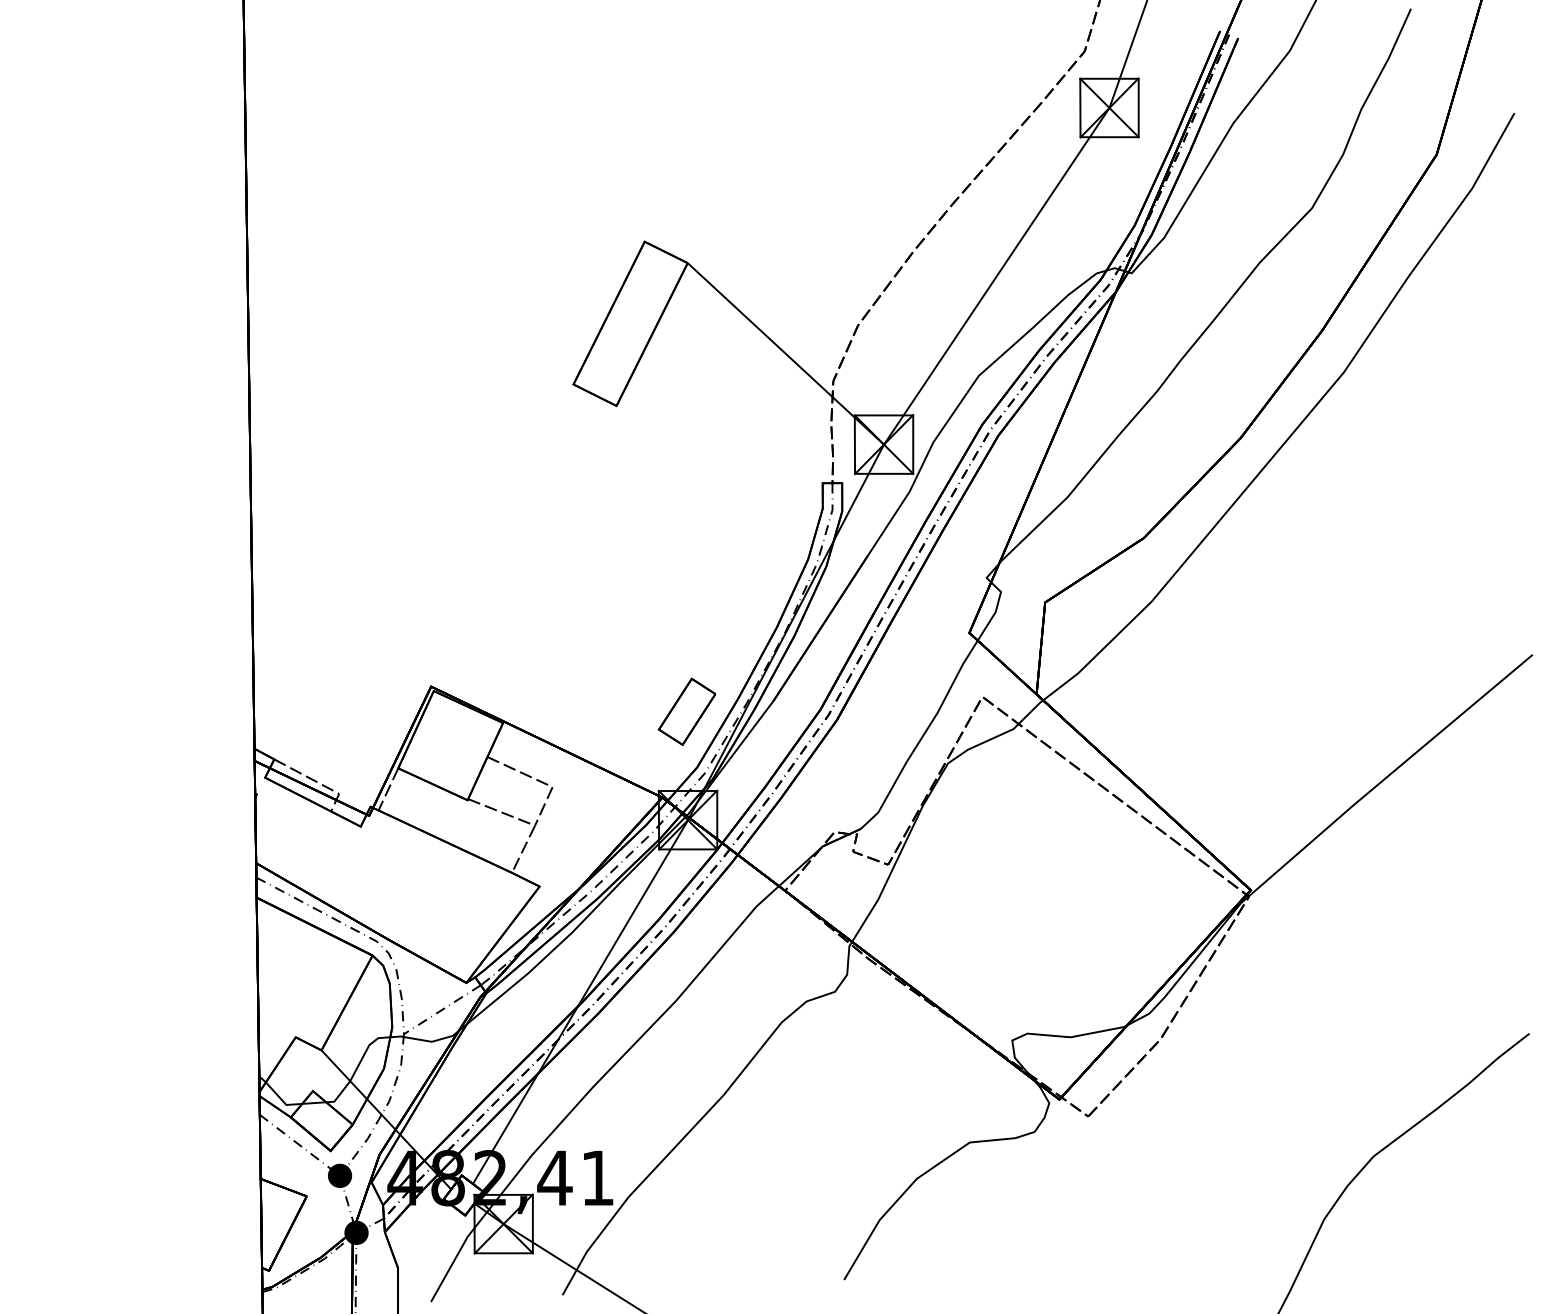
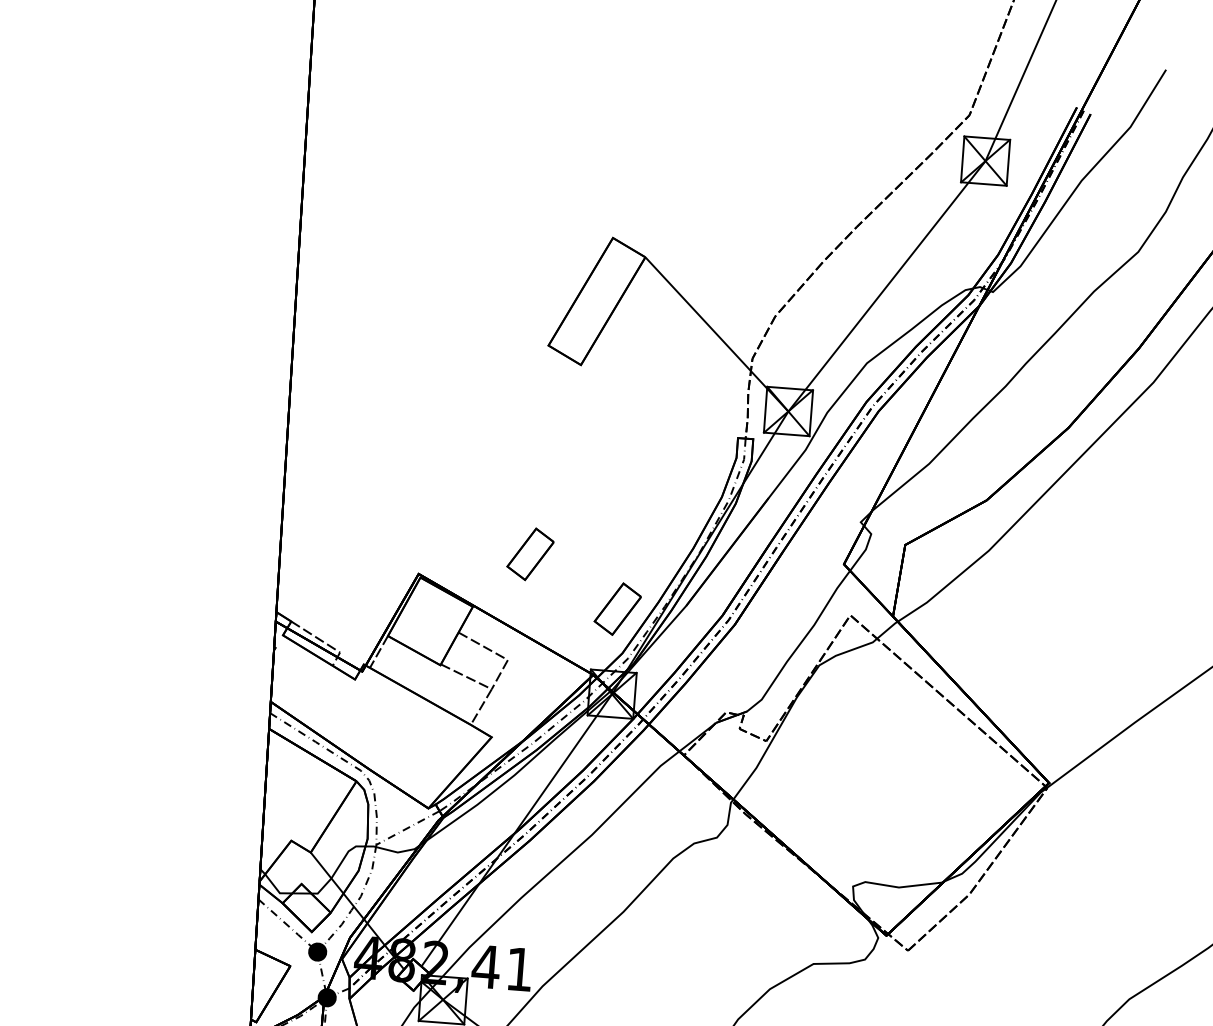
part: (570, 650) -> (530, 554), added

